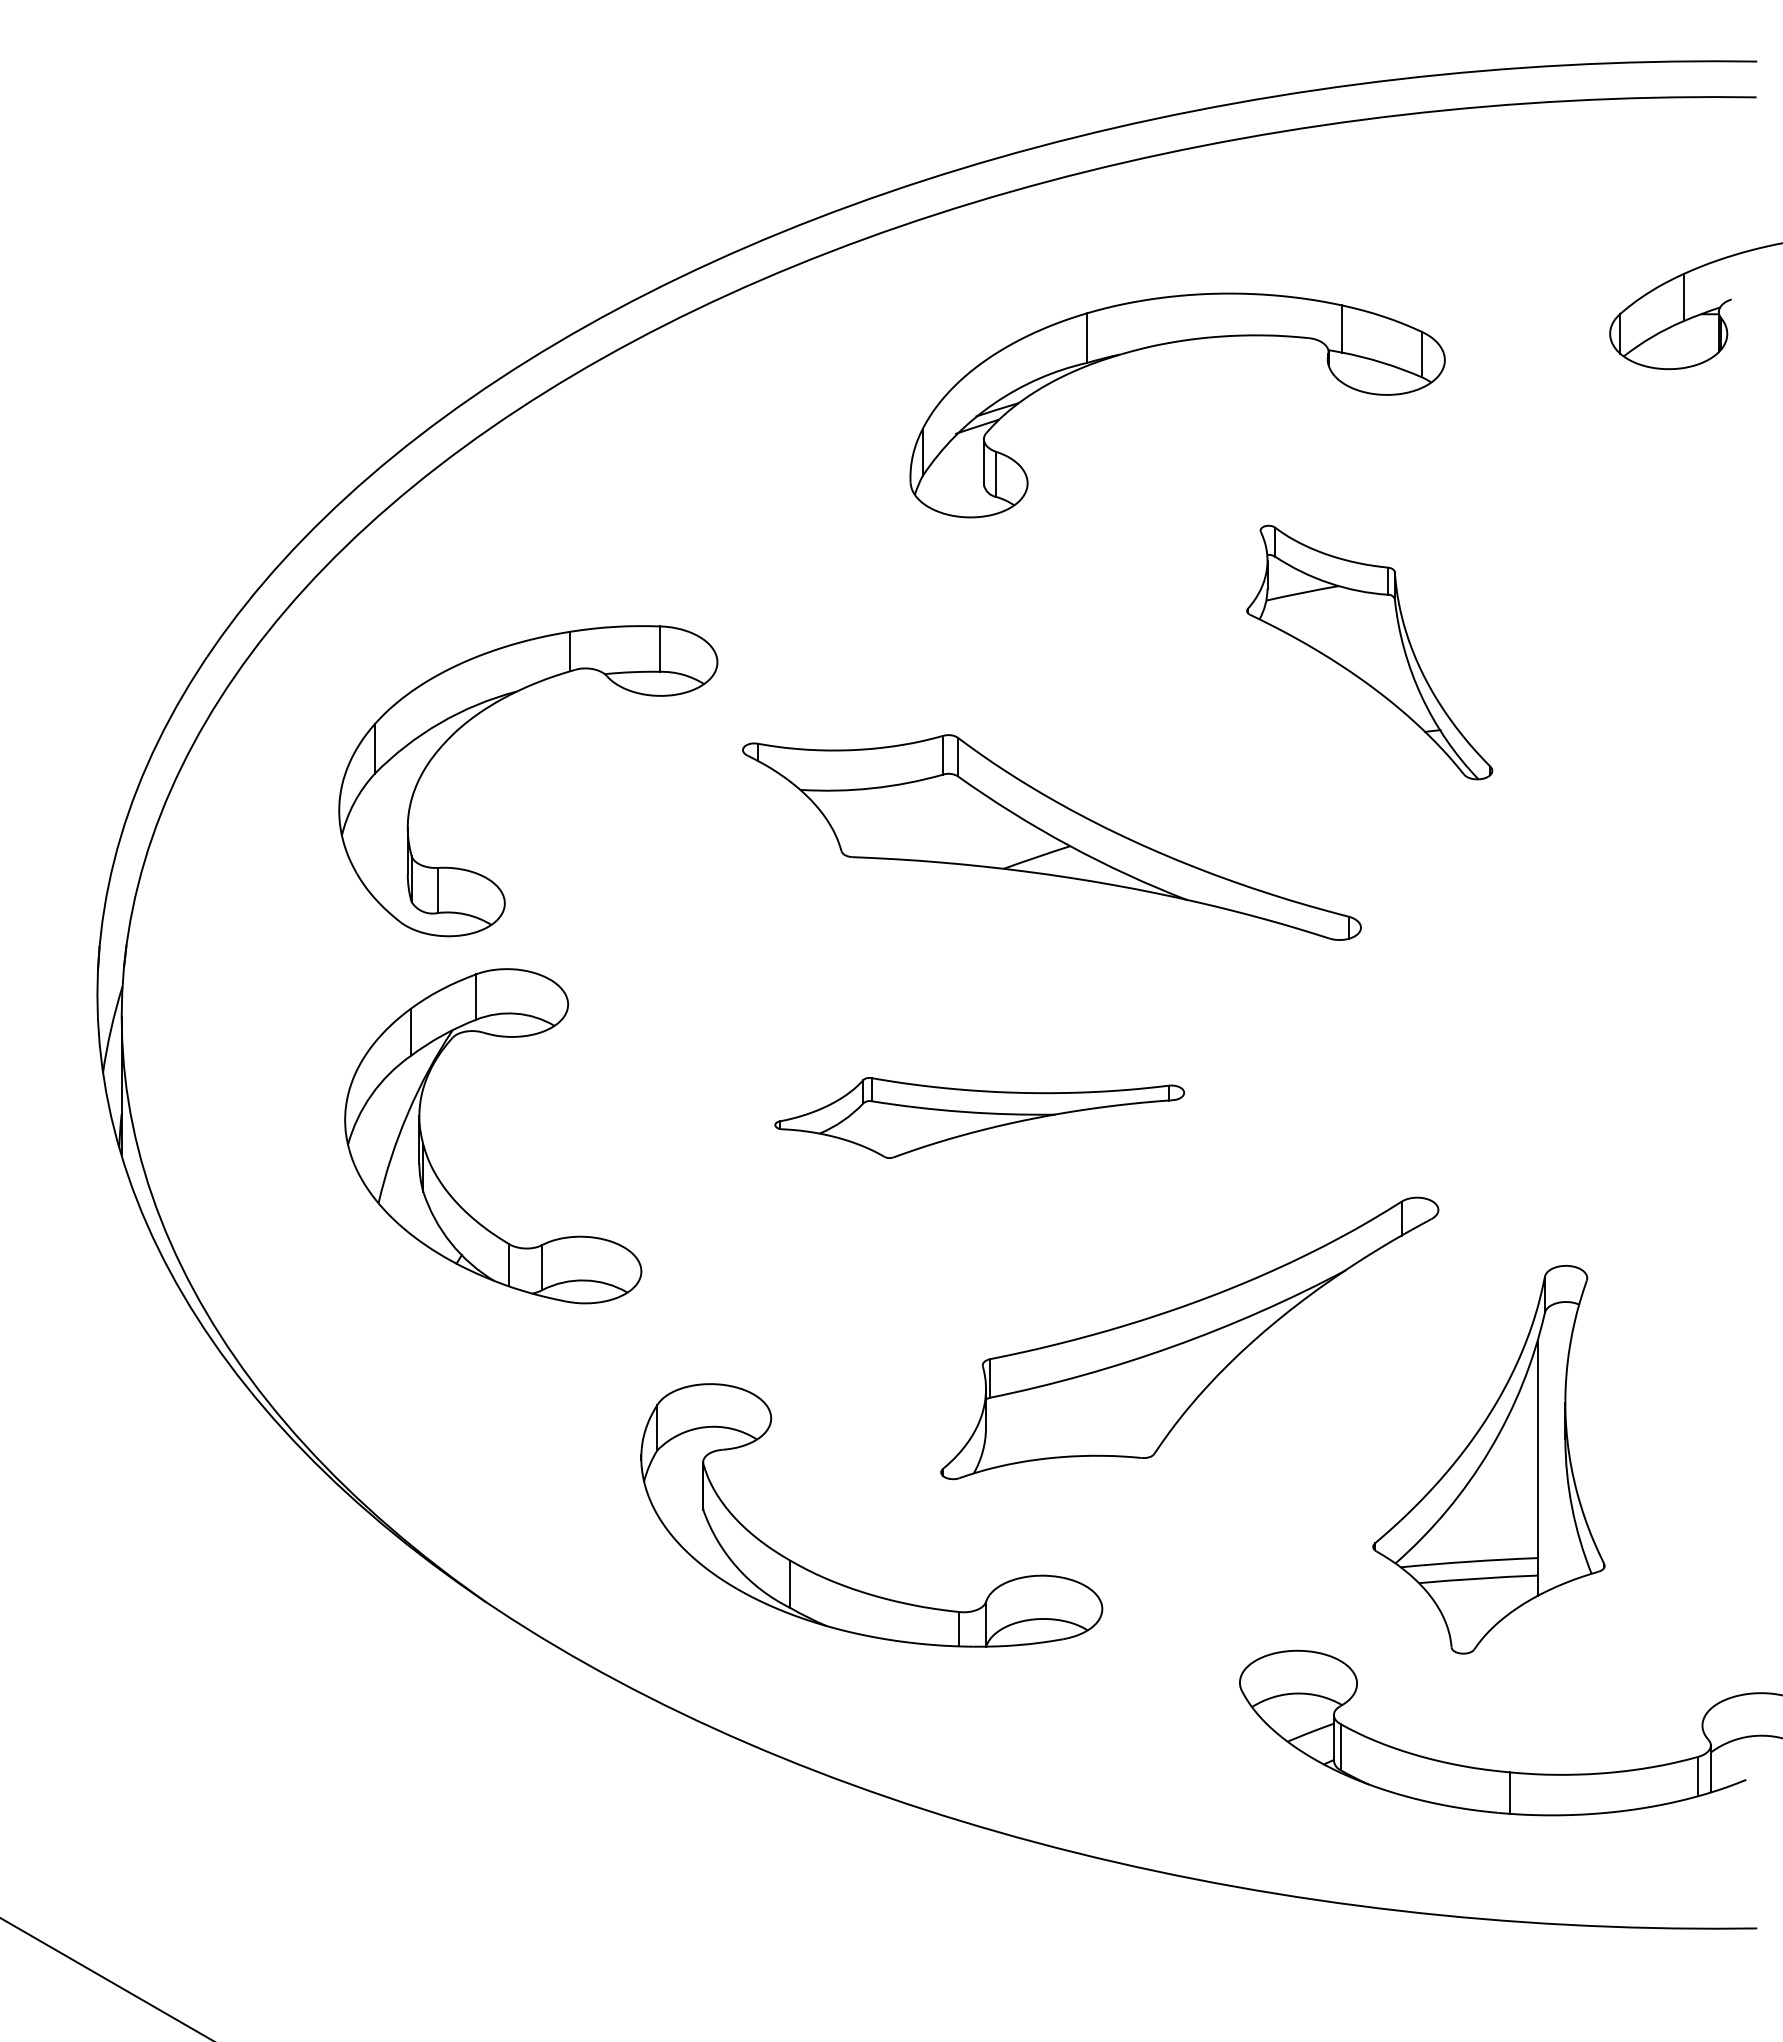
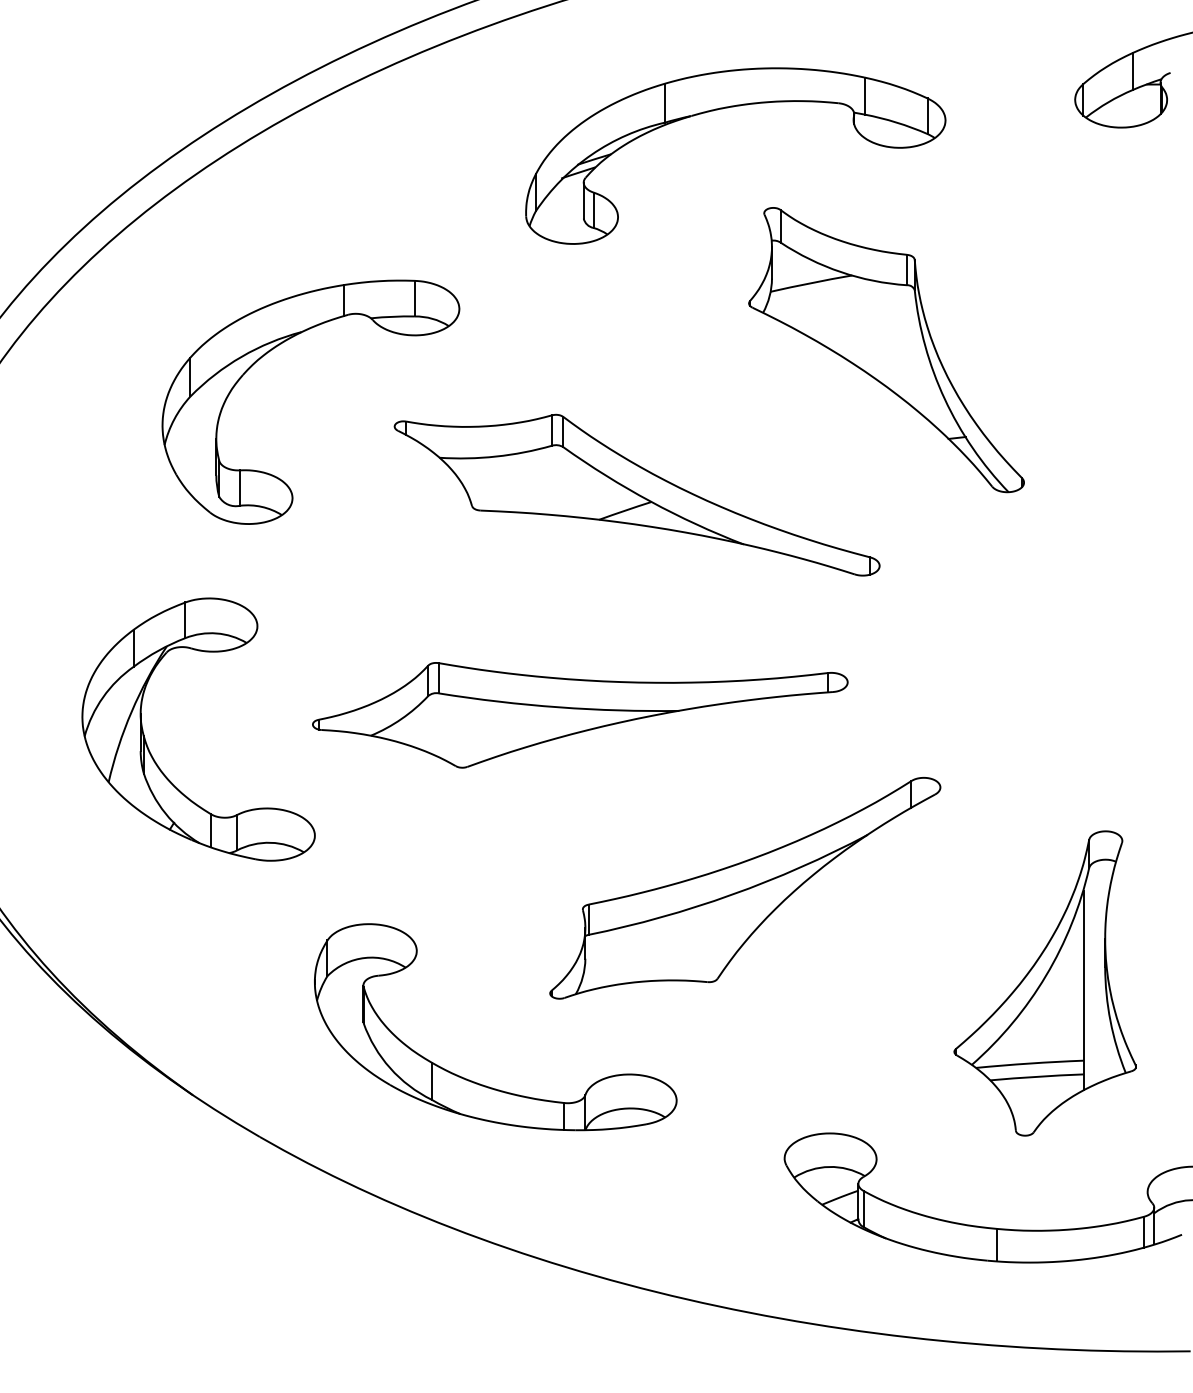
part: (1369, 652) -> (886, 349), size x1.43
part: (482, 712) -> (274, 348), moved
part: (979, 1117) -> (580, 714), size x1.67
part: (1488, 1459) -> (1044, 983), moved

